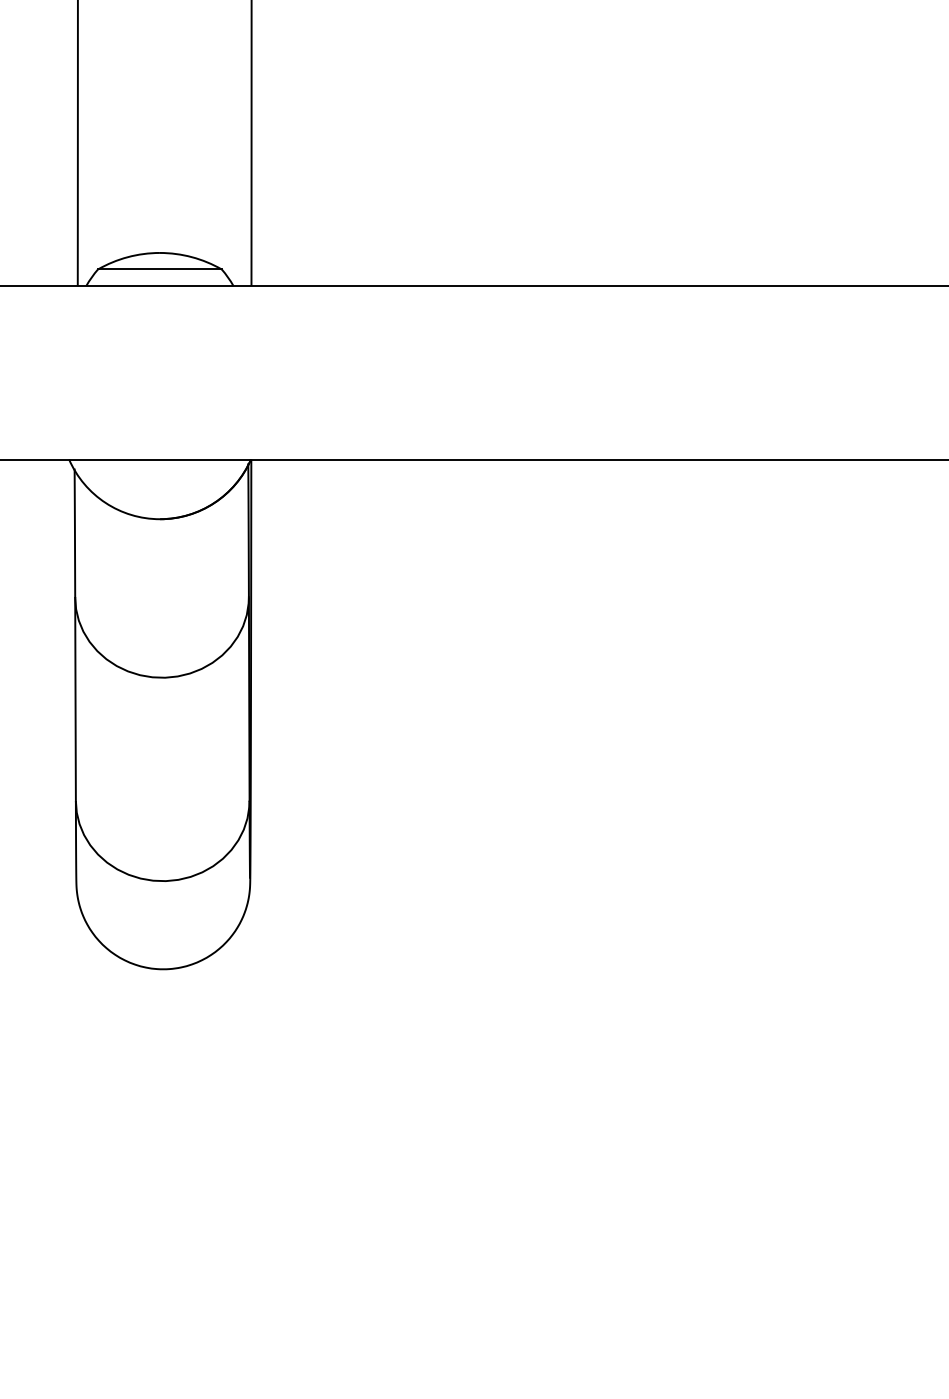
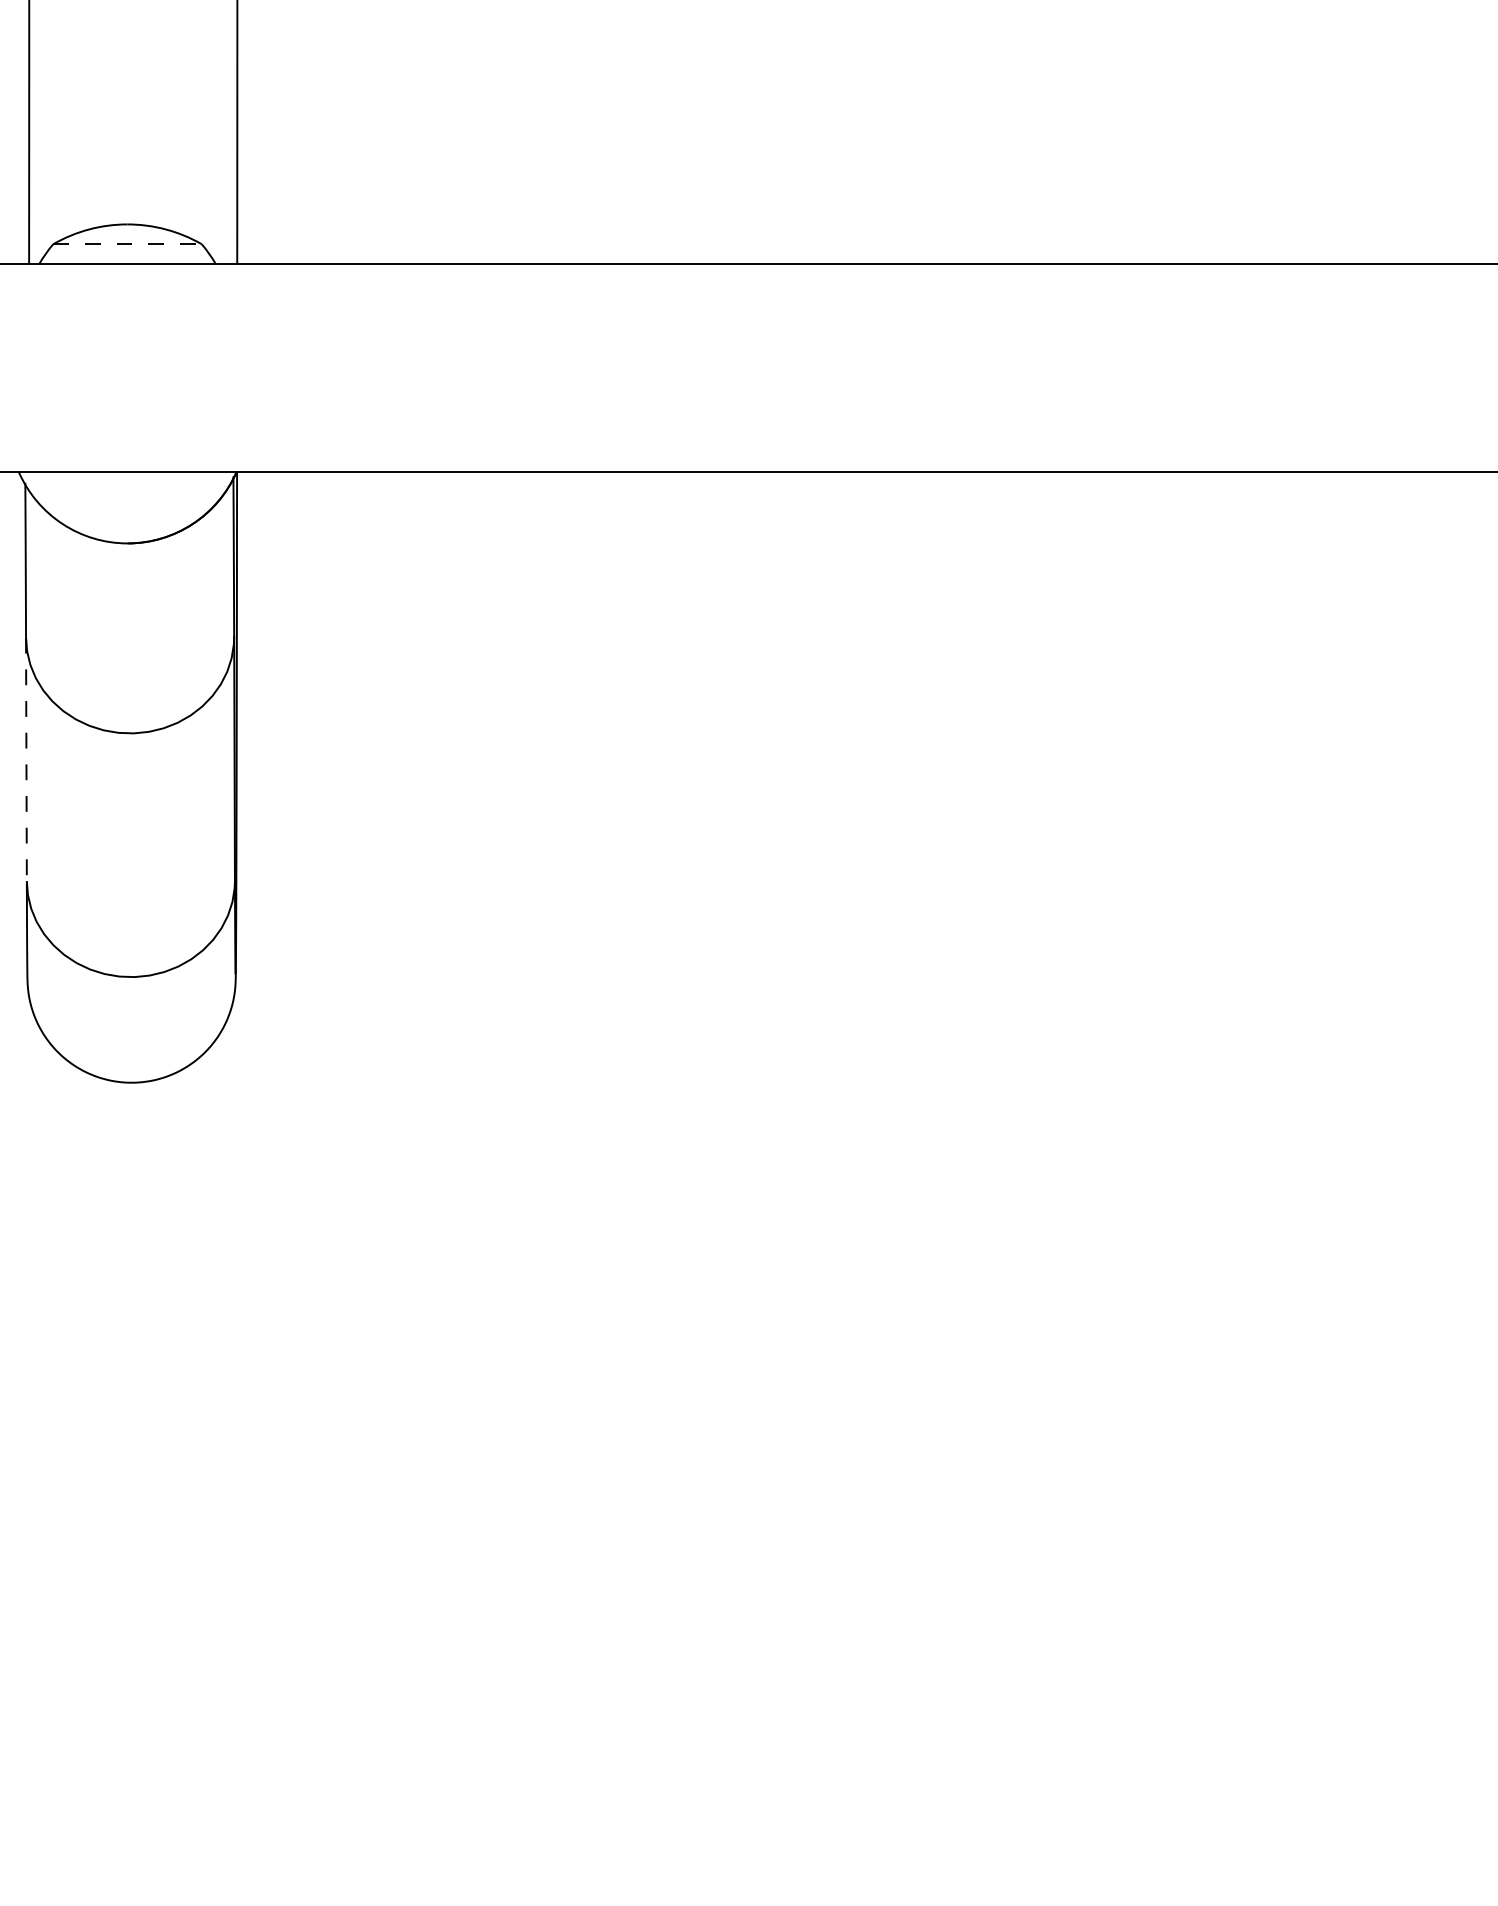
line: (160, 269) -> (128, 244), solid -> dashed
line: (75, 699) -> (26, 759), solid -> dashed

